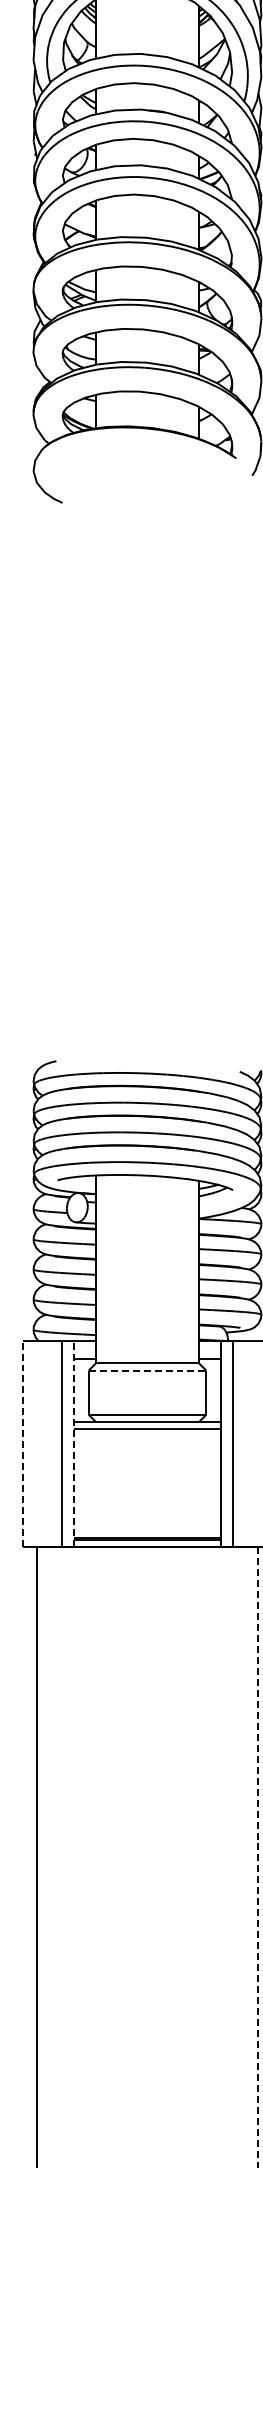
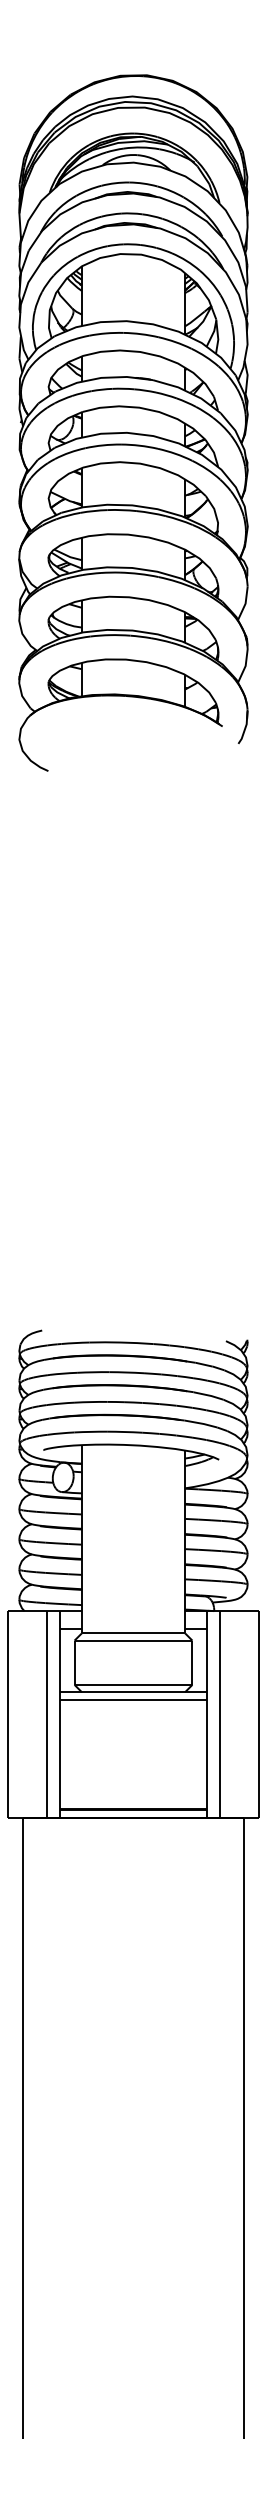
line: (147, 1370) -> (133, 1640), dashed -> solid
line: (22, 1443) -> (8, 1713), dashed -> solid
line: (73, 1443) -> (59, 1713), dashed -> solid
line: (258, 1857) -> (244, 2128), dashed -> solid

